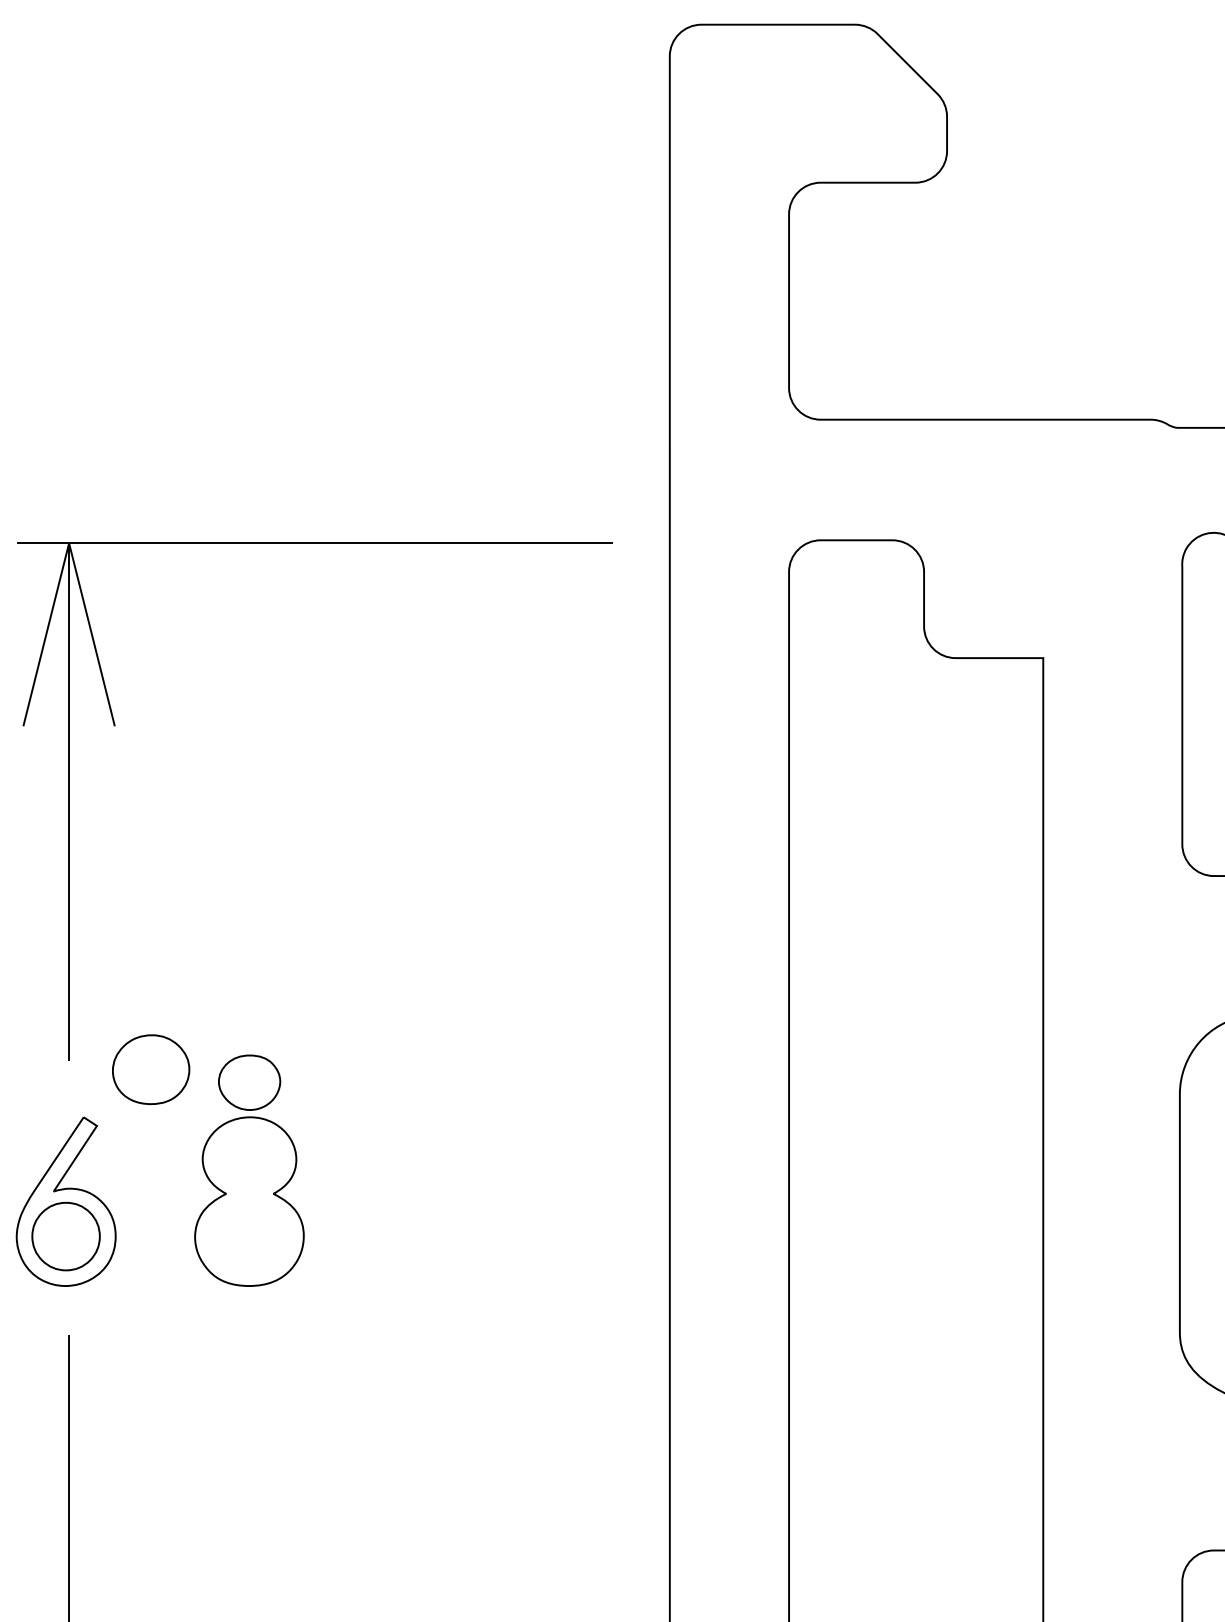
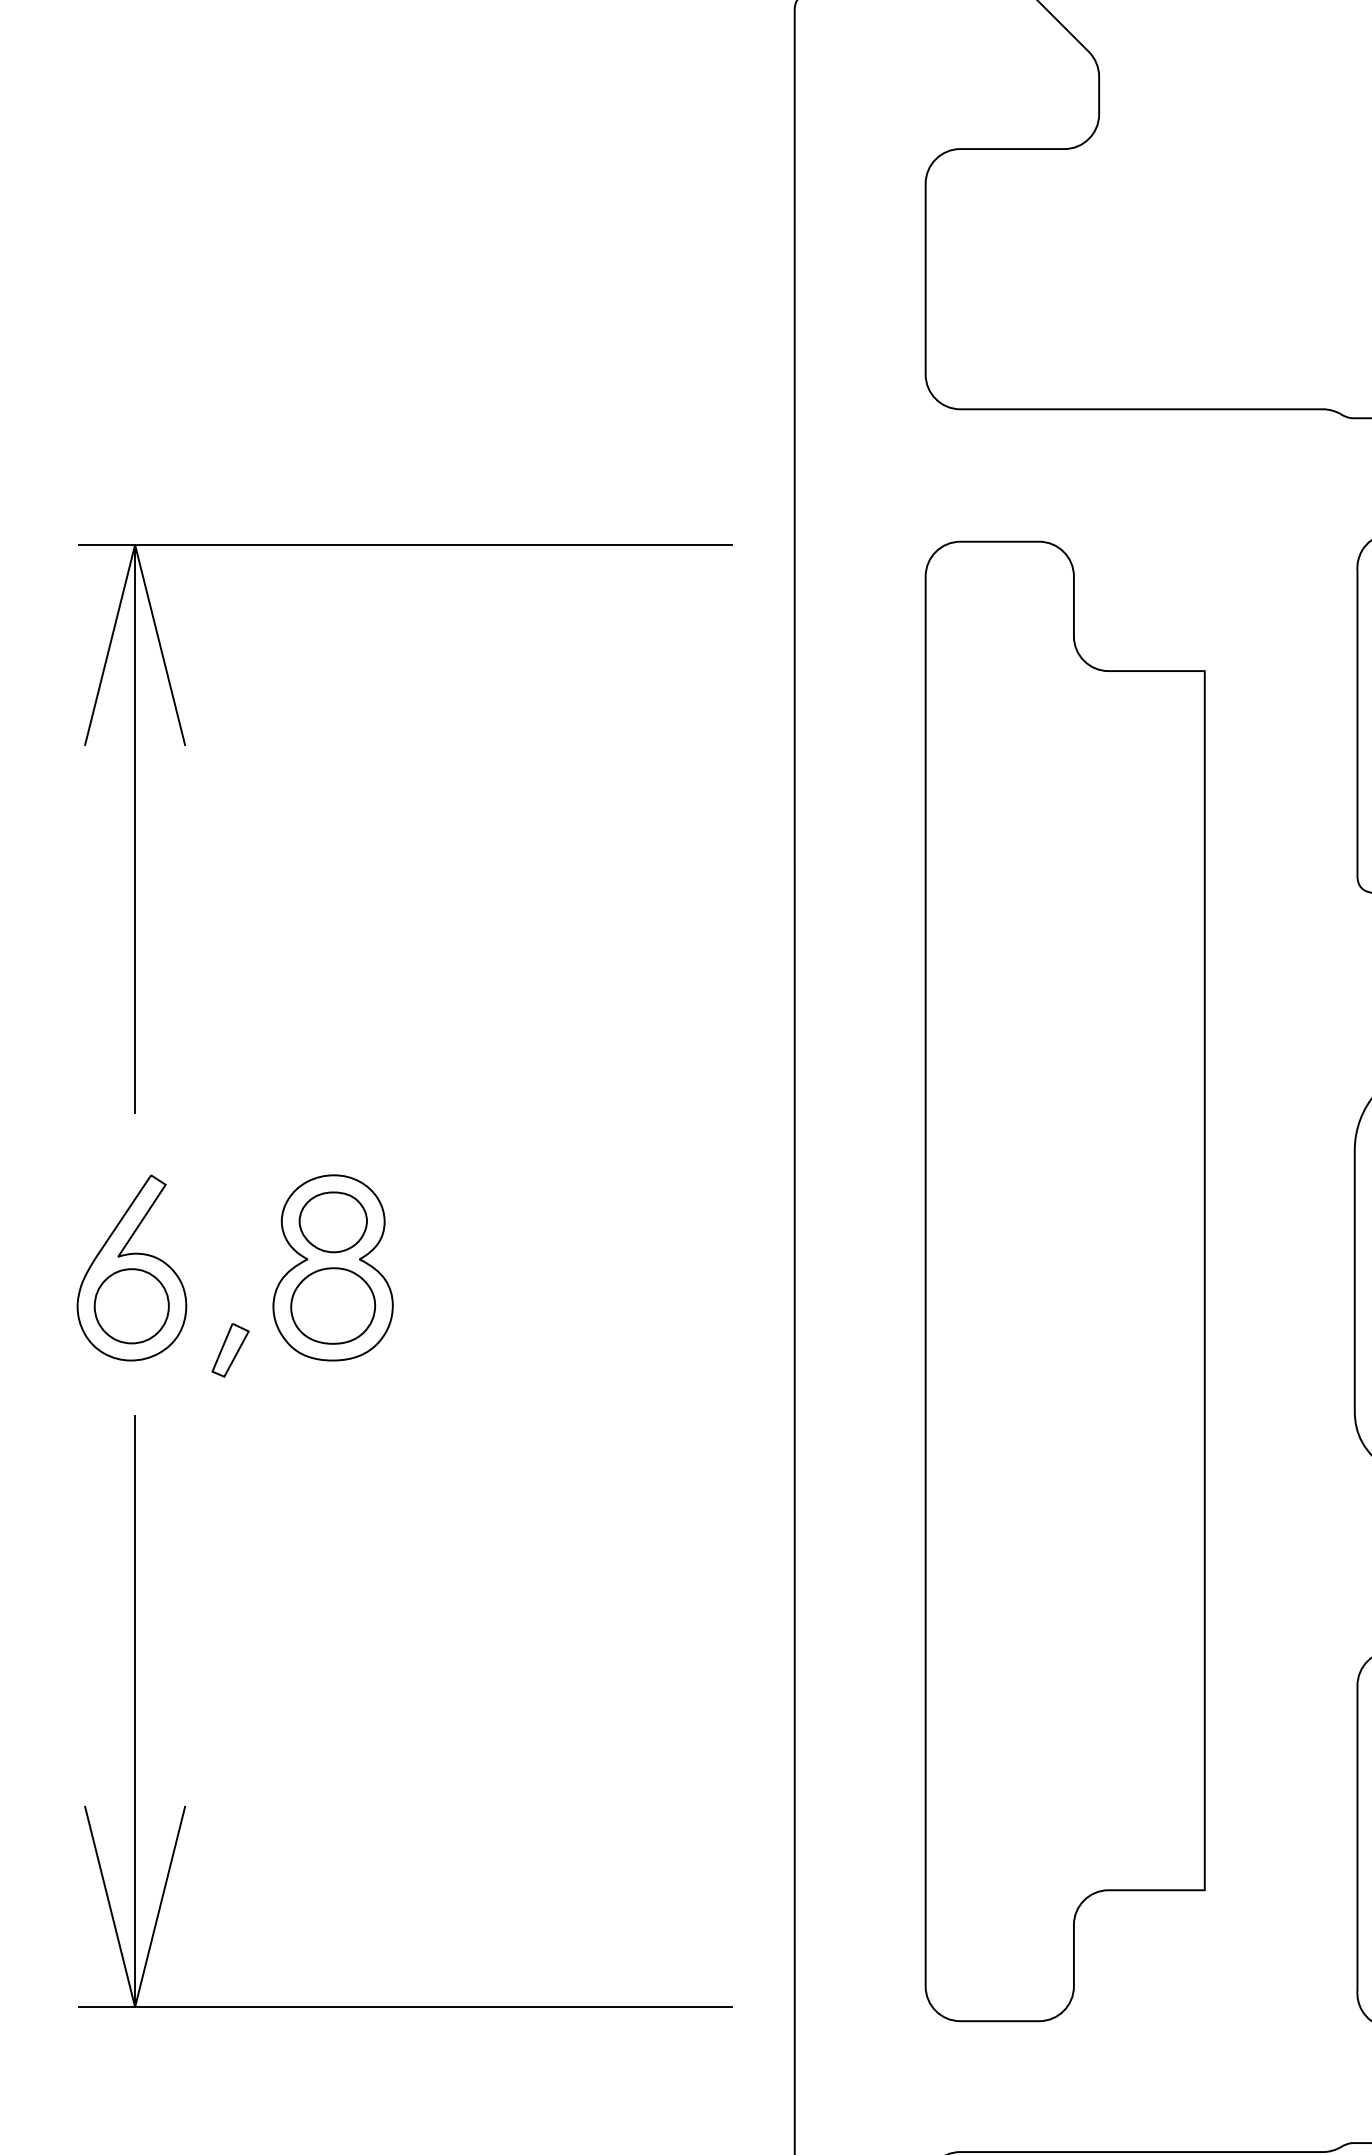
part: (151, 1069) -> (333, 1305), moved
part: (248, 1082) -> (332, 1222), moved
part: (155, 1276) -> (230, 1350), added

